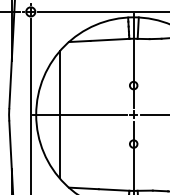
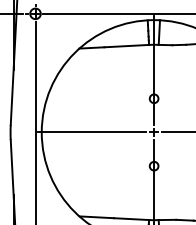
line: (60, 114) -> (69, 132), removed

